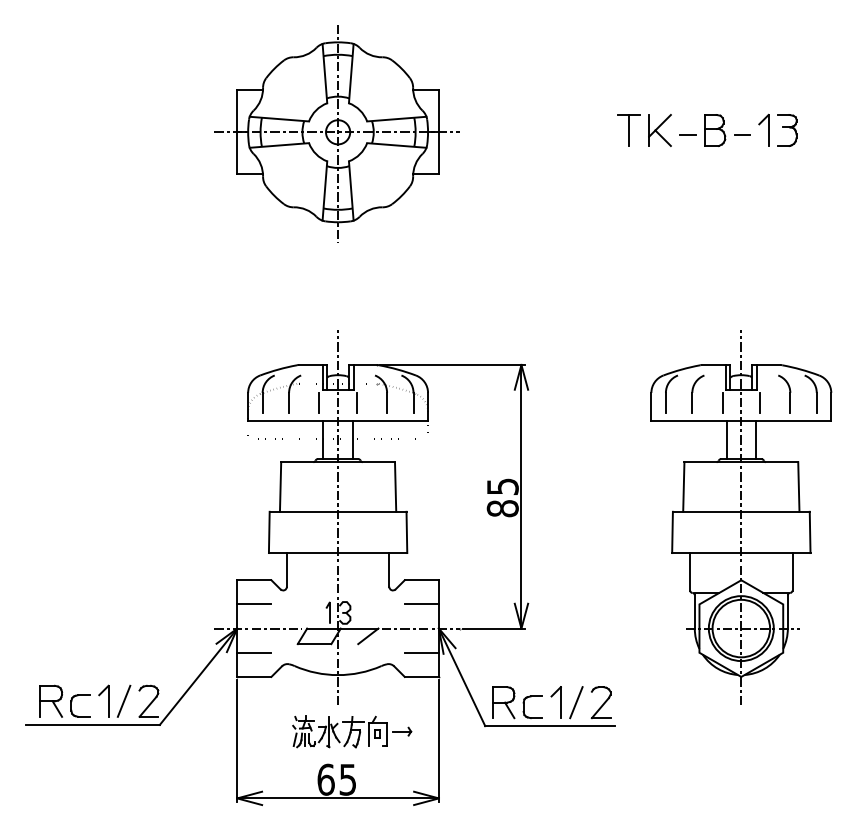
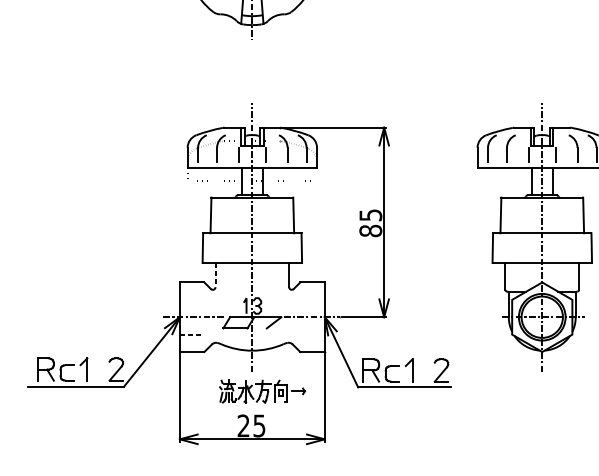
line: (286, 569) -> (215, 274), solid -> dashed
line: (254, 604) -> (192, 299), removed
line: (421, 604) -> (312, 299), removed
line: (254, 652) -> (192, 334), solid -> dashed
line: (421, 652) -> (312, 334), removed
line: (123, 700) -> (98, 368), removed
line: (576, 702) -> (423, 370), removed
text: (325, 779) -> (243, 425), 65 -> 25

